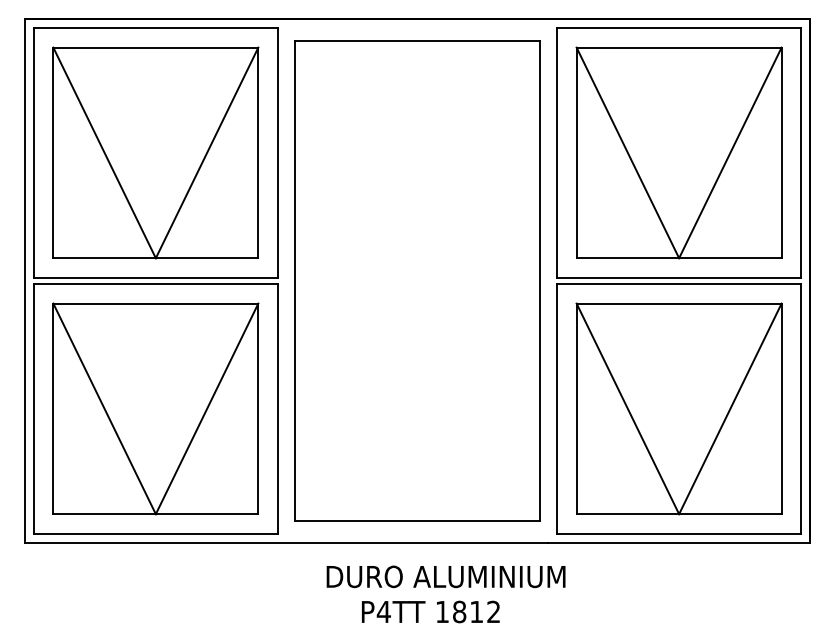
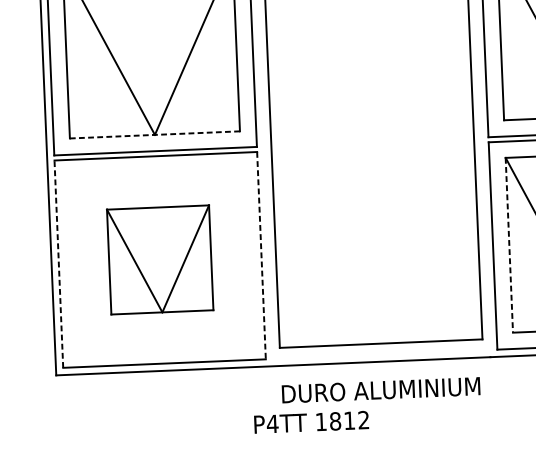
line: (155, 258) -> (154, 135), solid -> dashed
line: (33, 408) -> (58, 263), solid -> dashed
part: (155, 408) -> (159, 259), size x0.6
line: (277, 408) -> (261, 255), solid -> dashed
line: (576, 409) -> (509, 245), solid -> dashed
text: (445, 576) -> (380, 389), moved
text: (430, 611) -> (311, 421), moved

